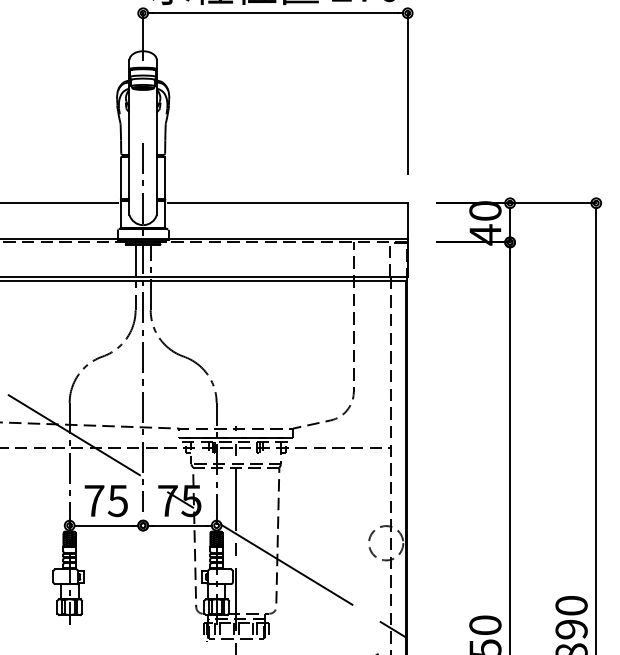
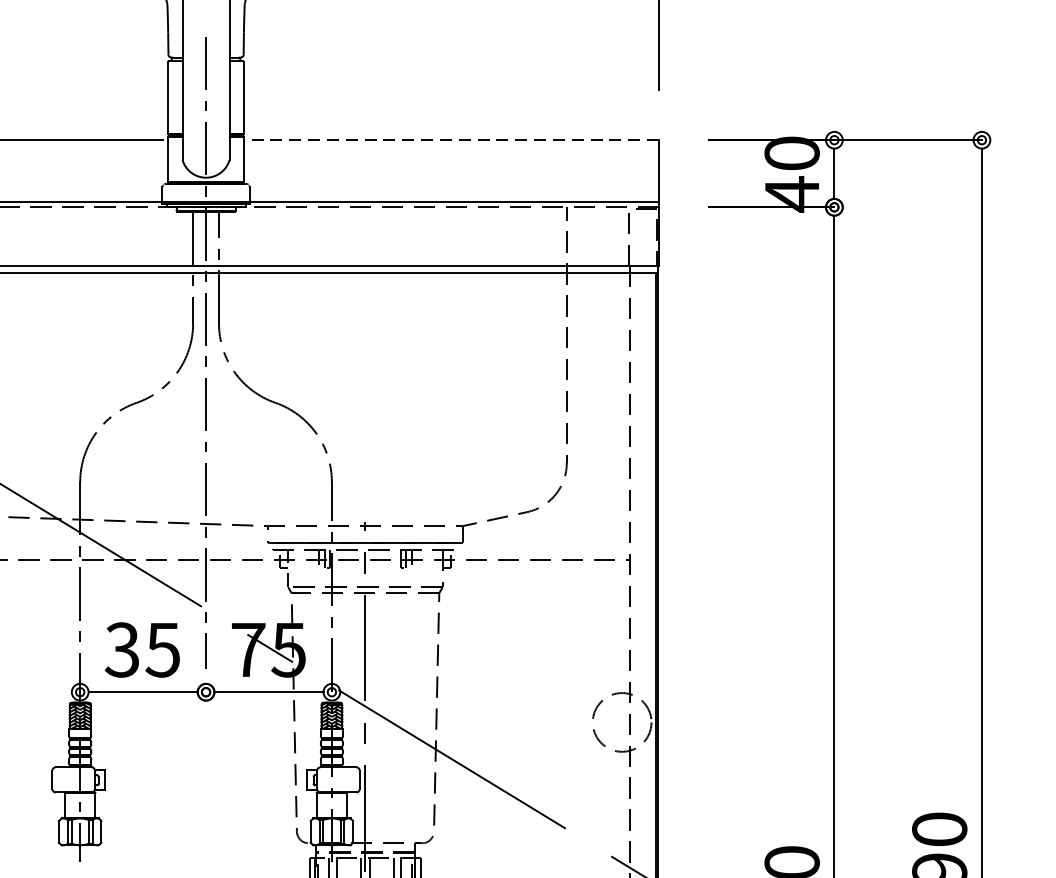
line: (287, 203) -> (453, 140), solid -> dashed
text: (94, 500) -> (122, 649), 75 -> 35

